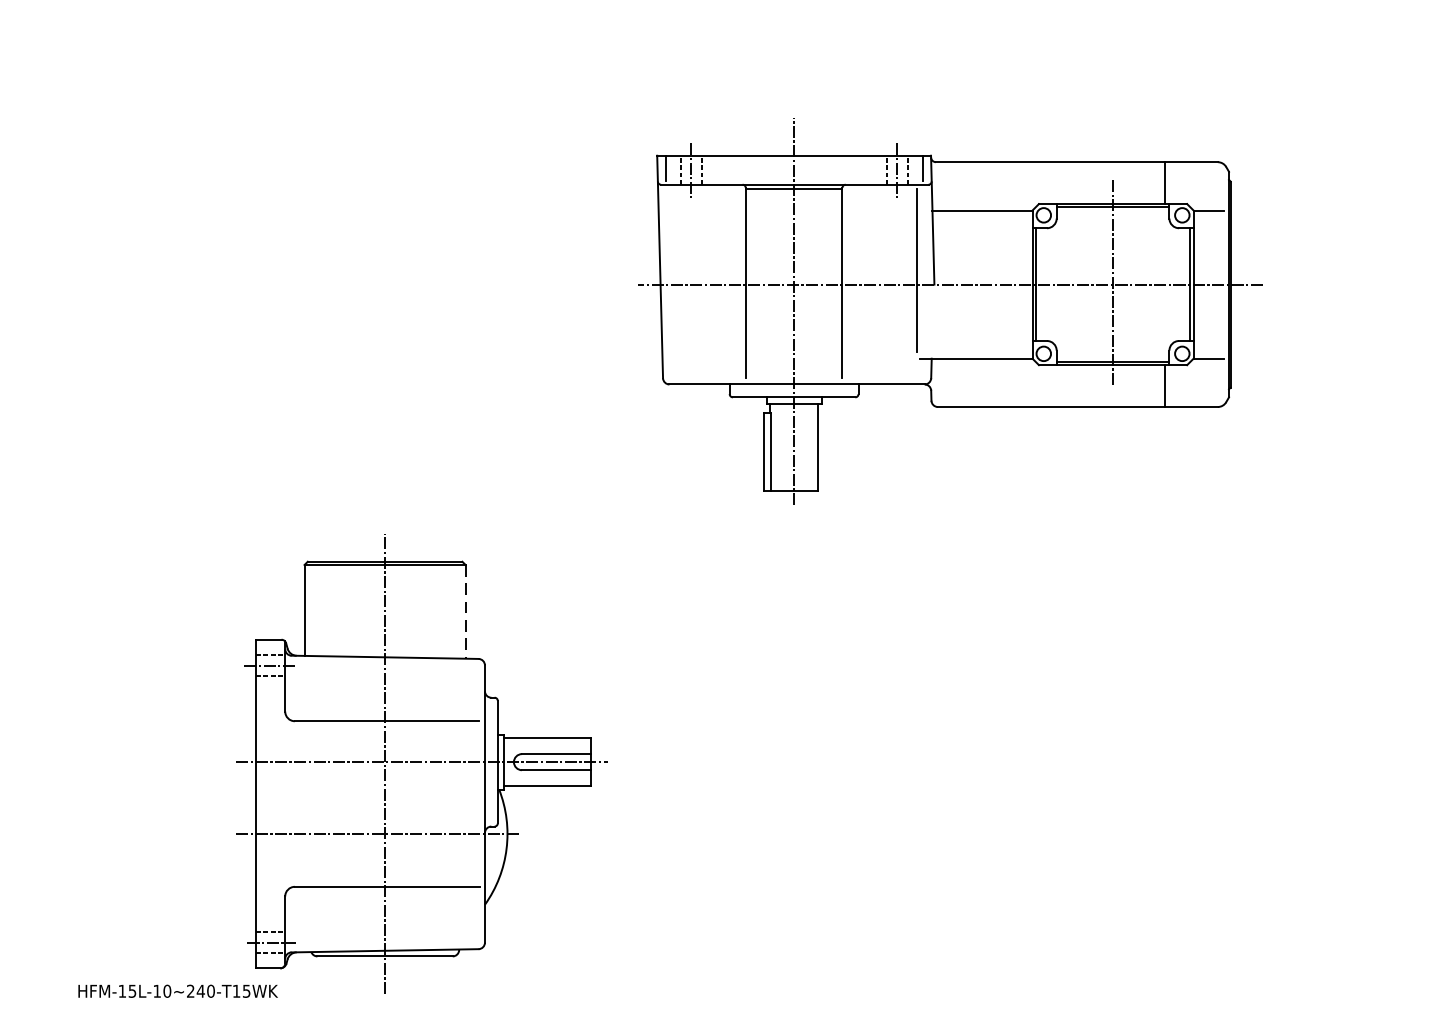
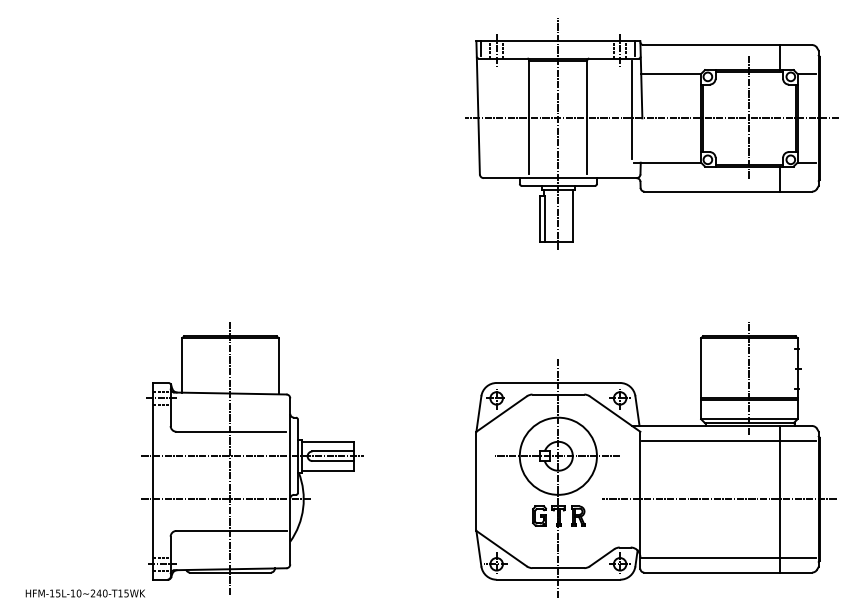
part: (949, 309) -> (651, 133), moved
line: (465, 612) -> (278, 366), dashed -> solid
part: (1094, 767) -> (655, 459), added
text: (178, 991) -> (85, 593), moved

